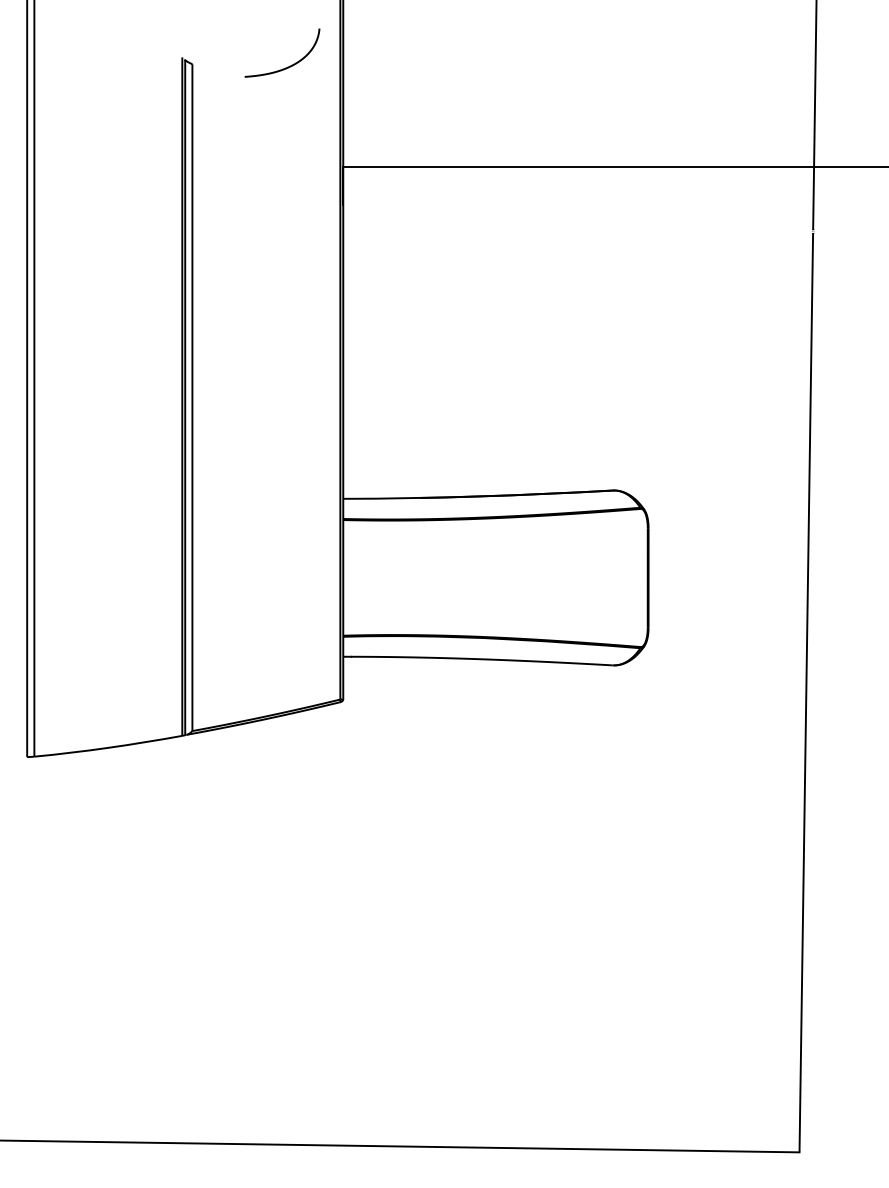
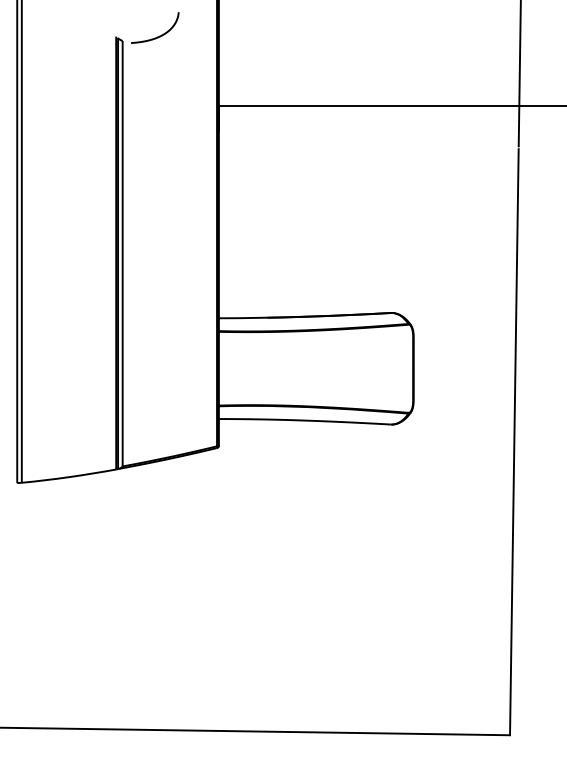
curve: (289, 65) -> (159, 35), moved

